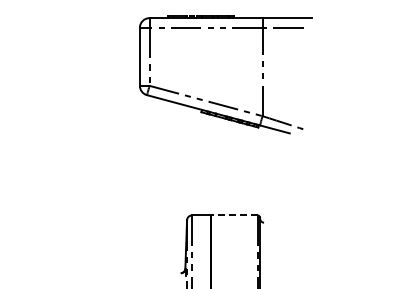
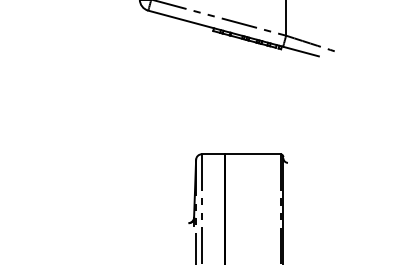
line: (233, 215) -> (251, 154), dashed -> solid

